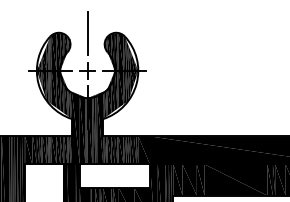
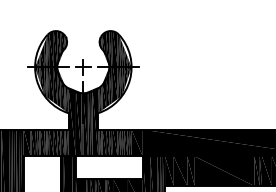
line: (87, 33) -> (83, 31), removed

